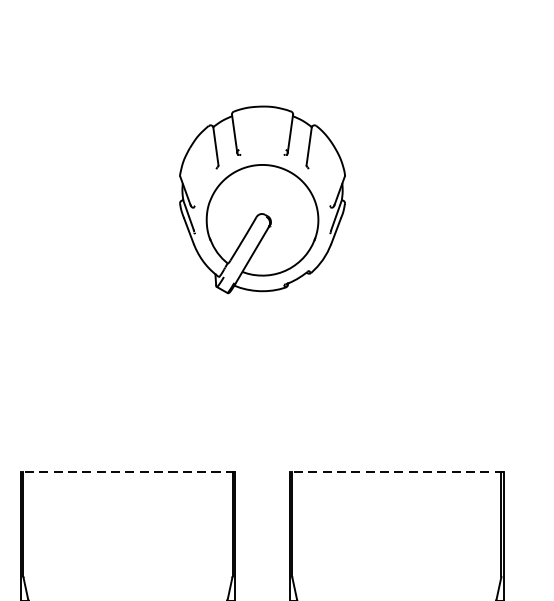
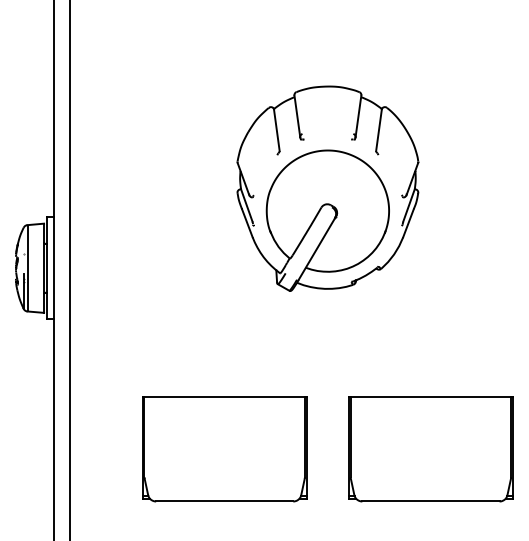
part: (261, 199) -> (327, 188), size x1.43
line: (127, 472) -> (224, 397), dashed -> solid
line: (396, 472) -> (430, 397), dashed -> solid

